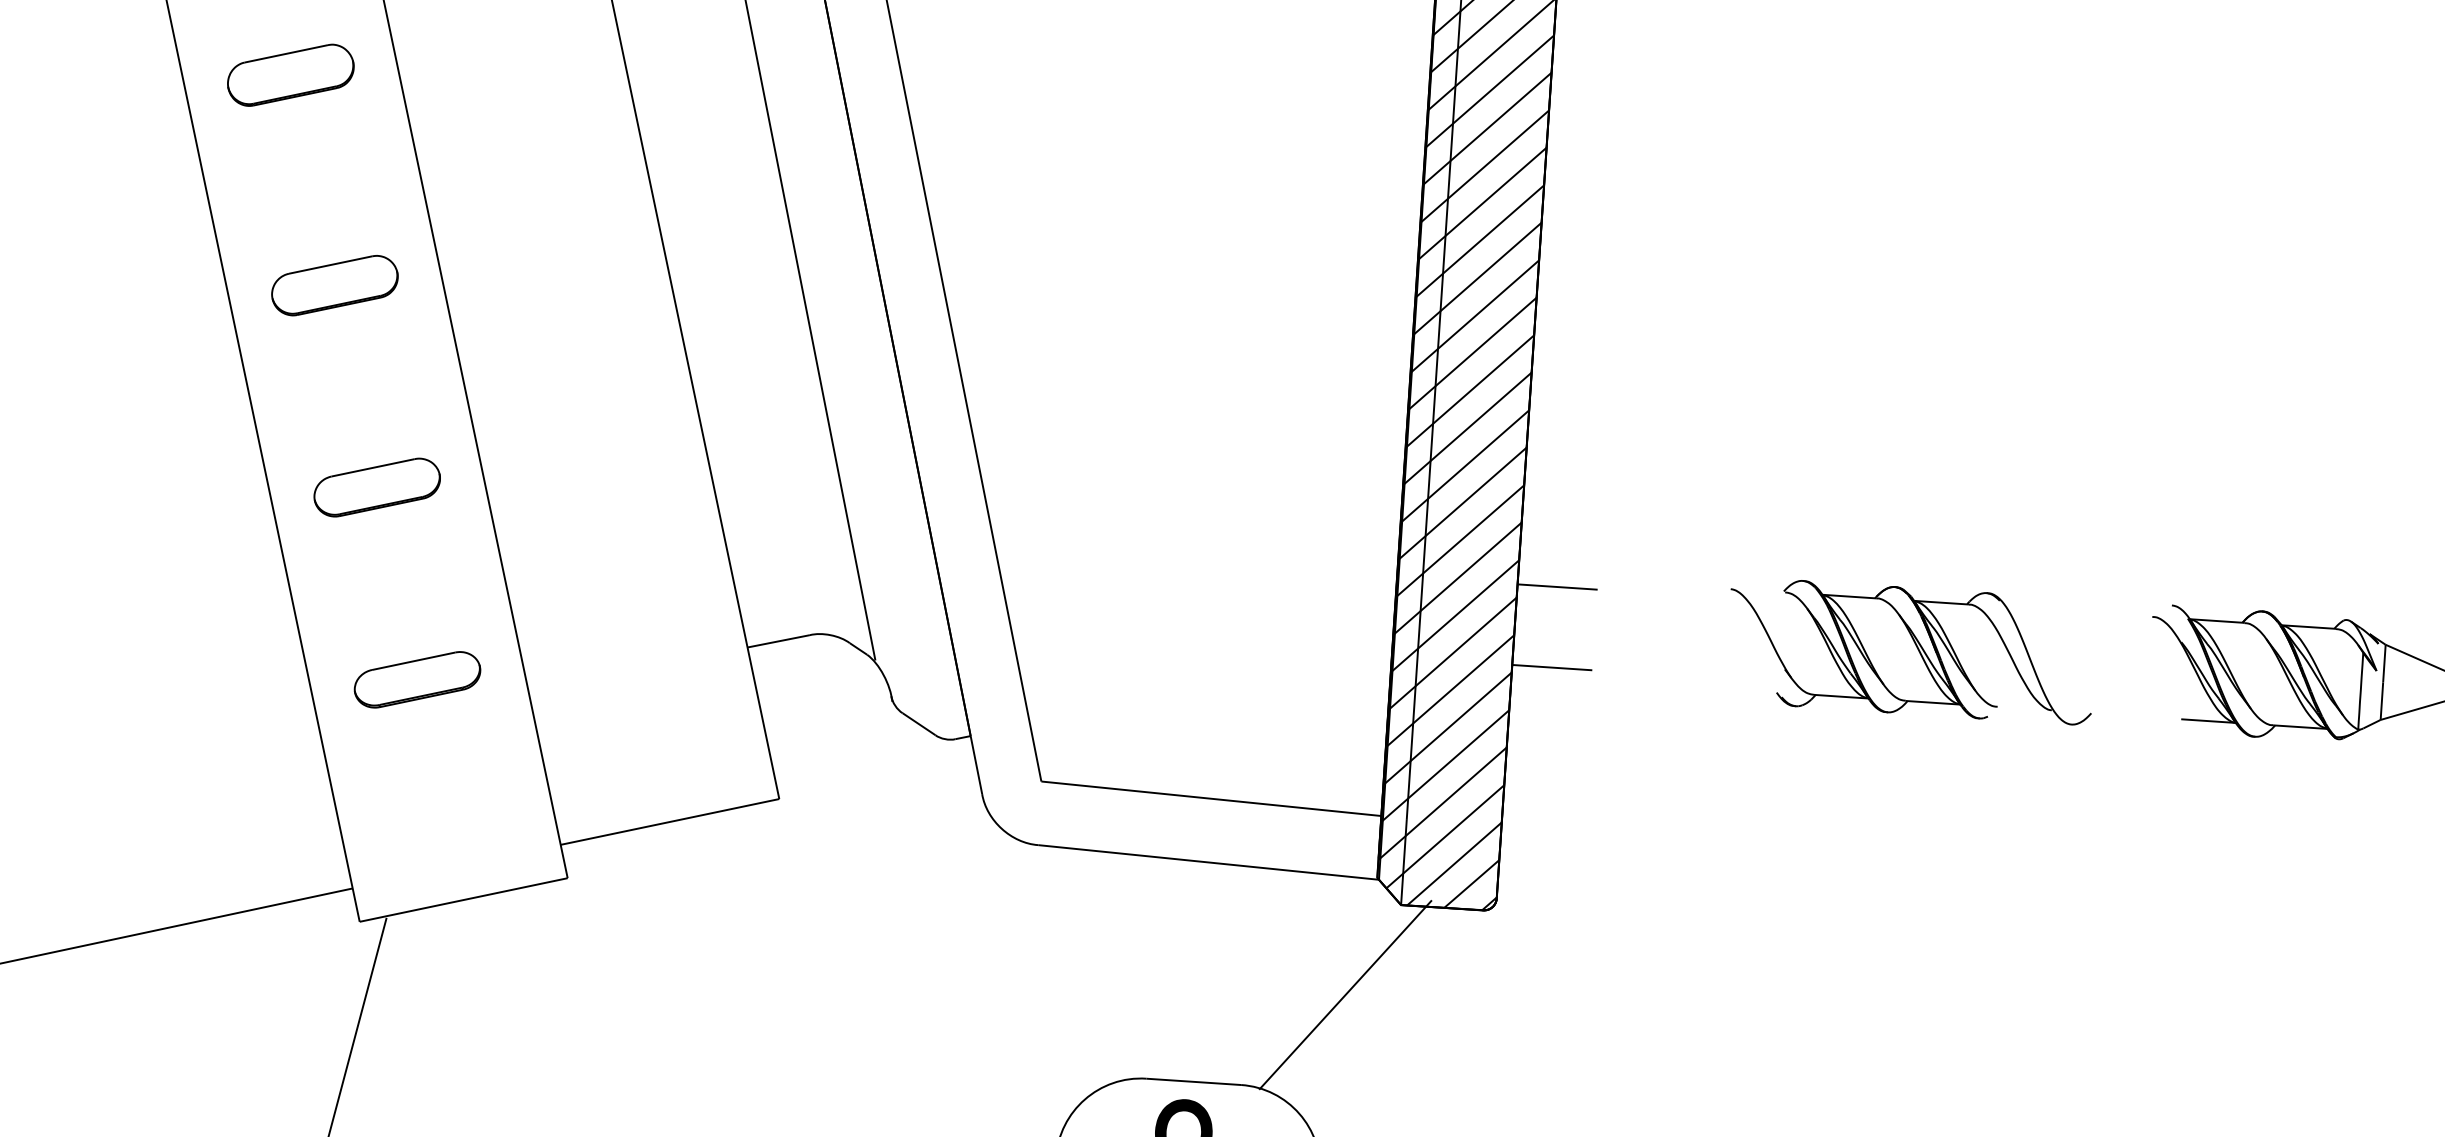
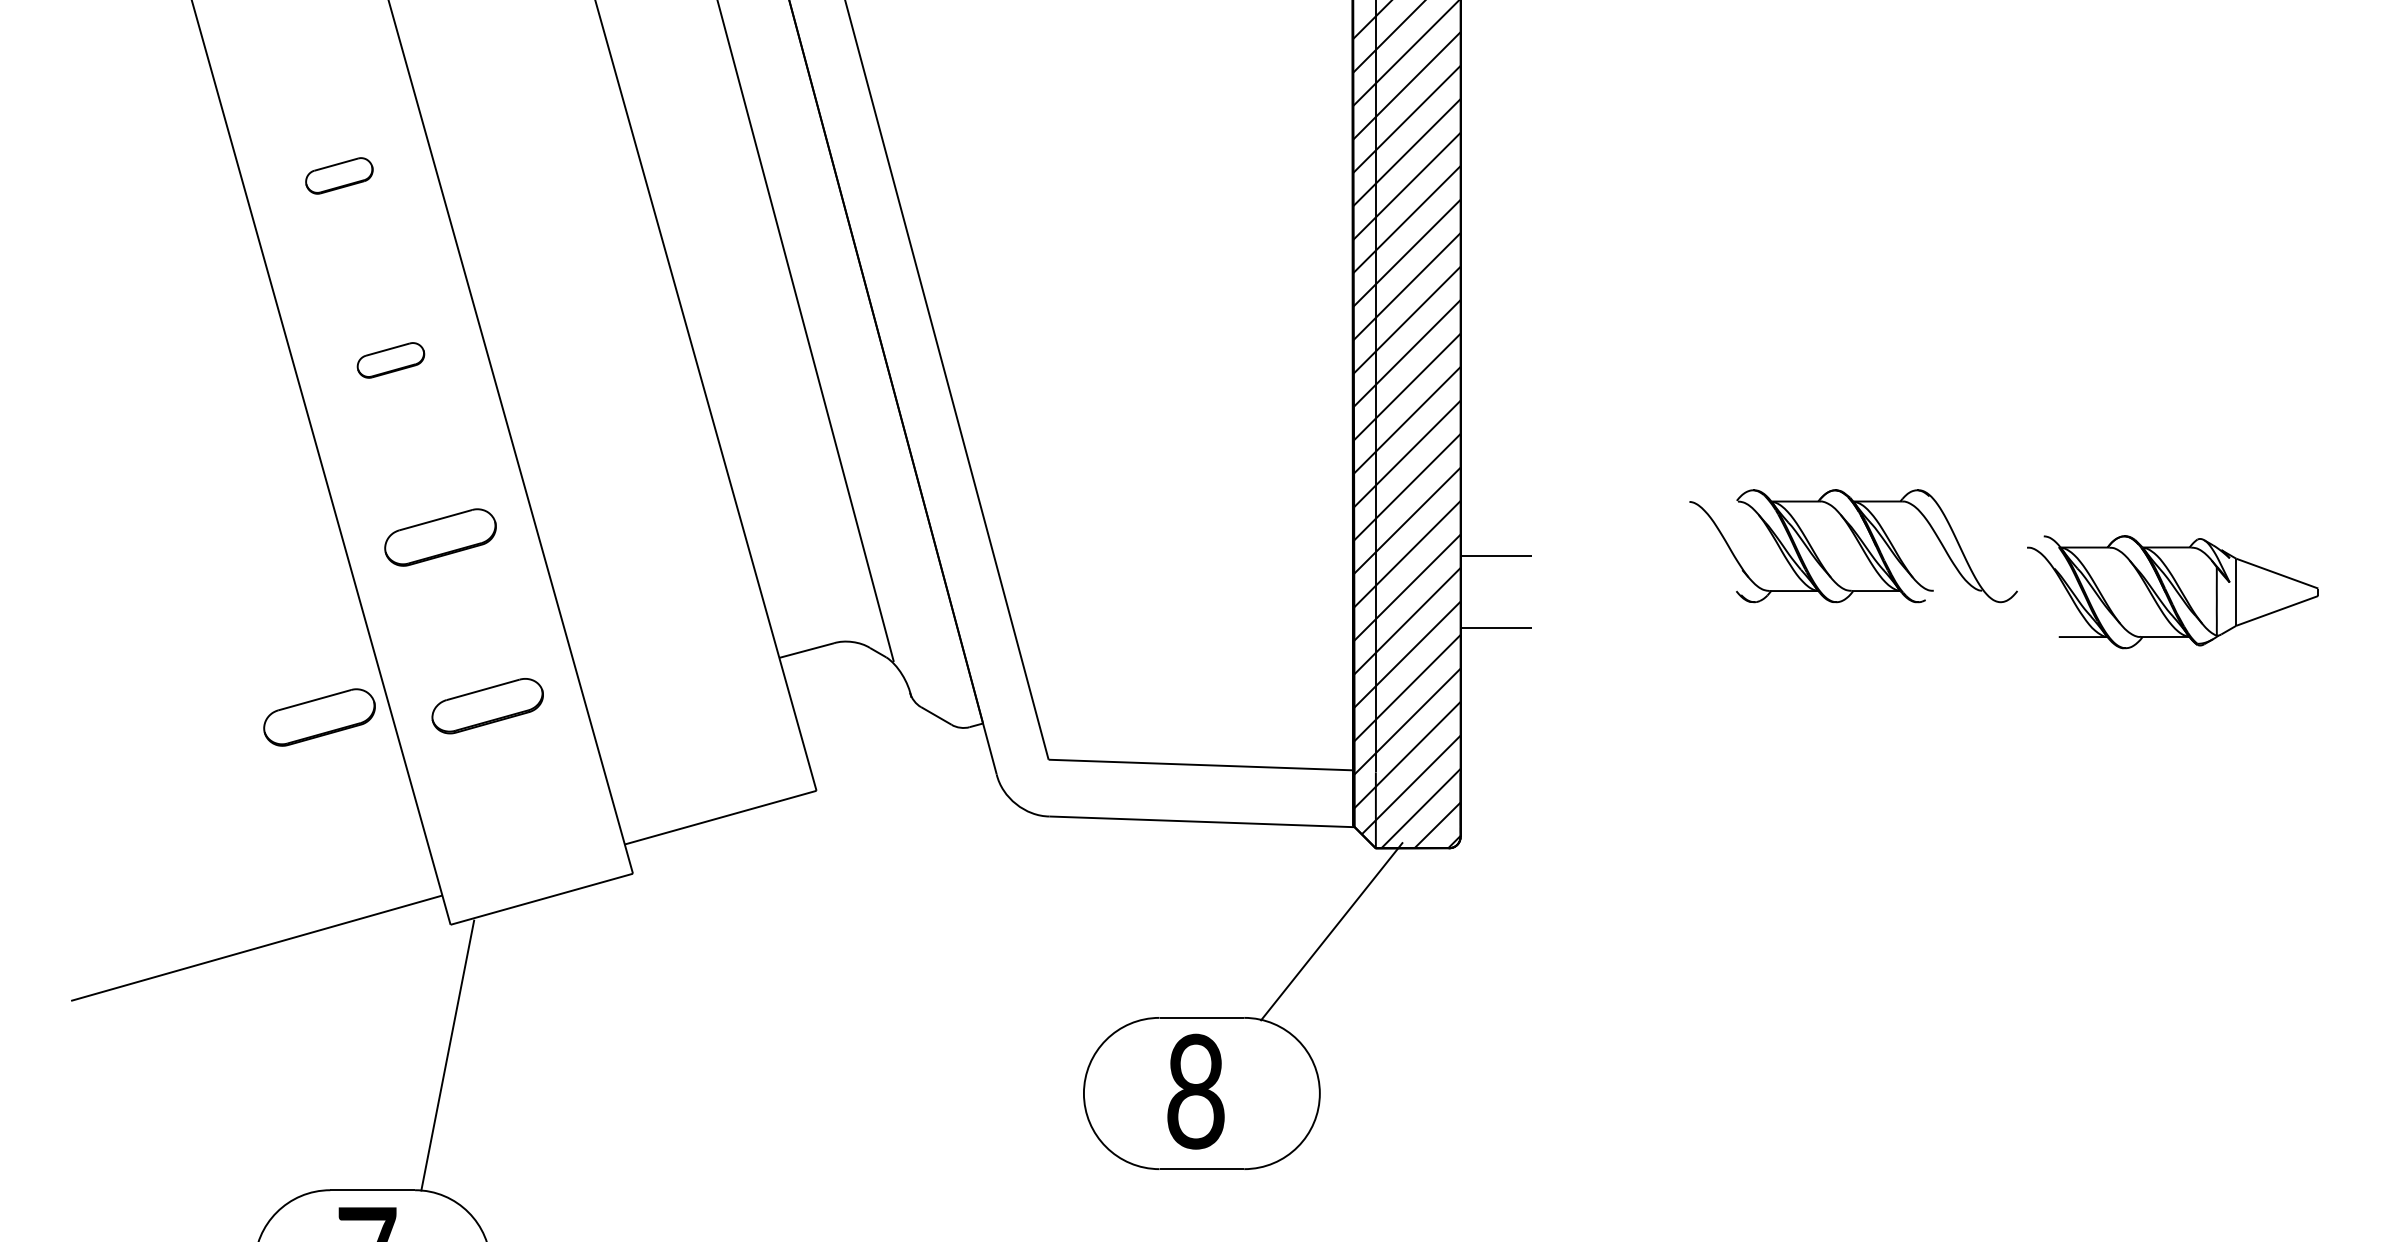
part: (291, 74) -> (339, 175), size x0.6
part: (334, 285) -> (390, 360), size x0.6
part: (1911, 651) -> (1853, 546), moved
part: (228, 680) -> (319, 717), added

